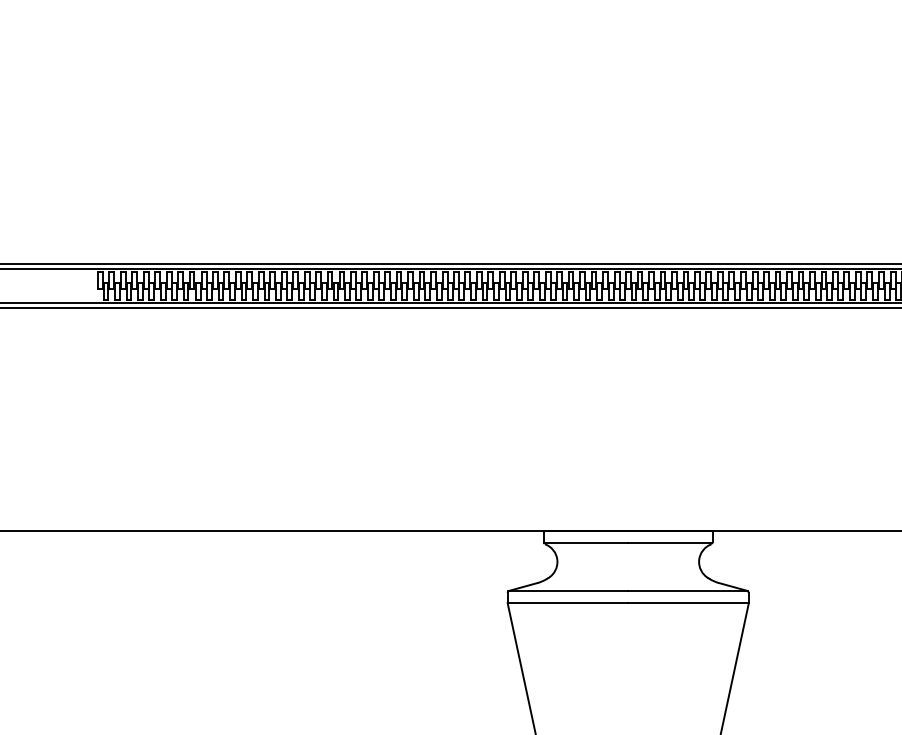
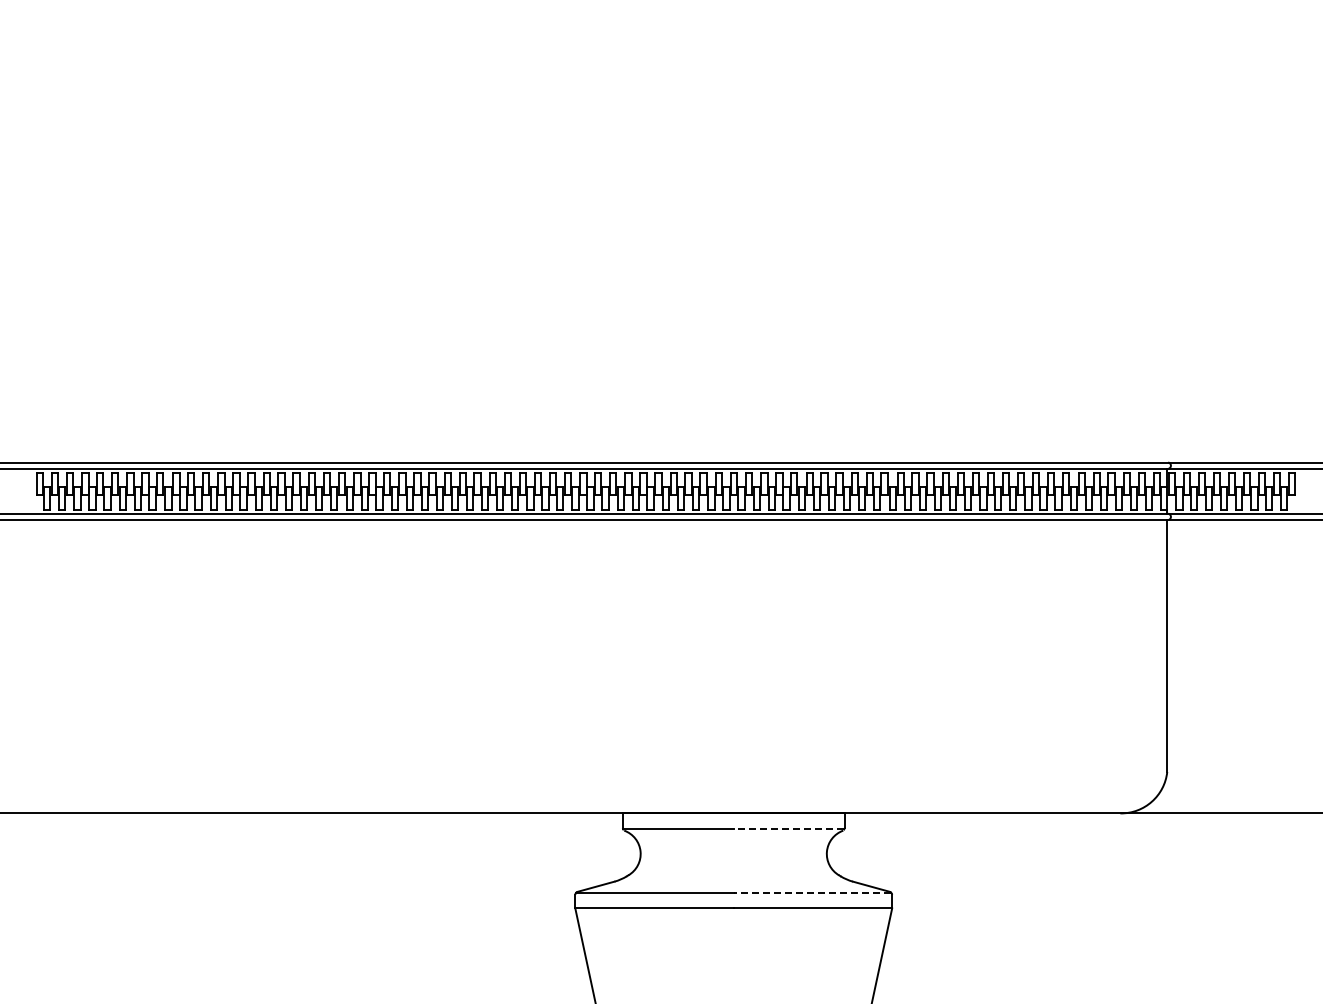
line: (669, 543) -> (788, 829), solid -> dashed
line: (688, 591) -> (812, 892), solid -> dashed

